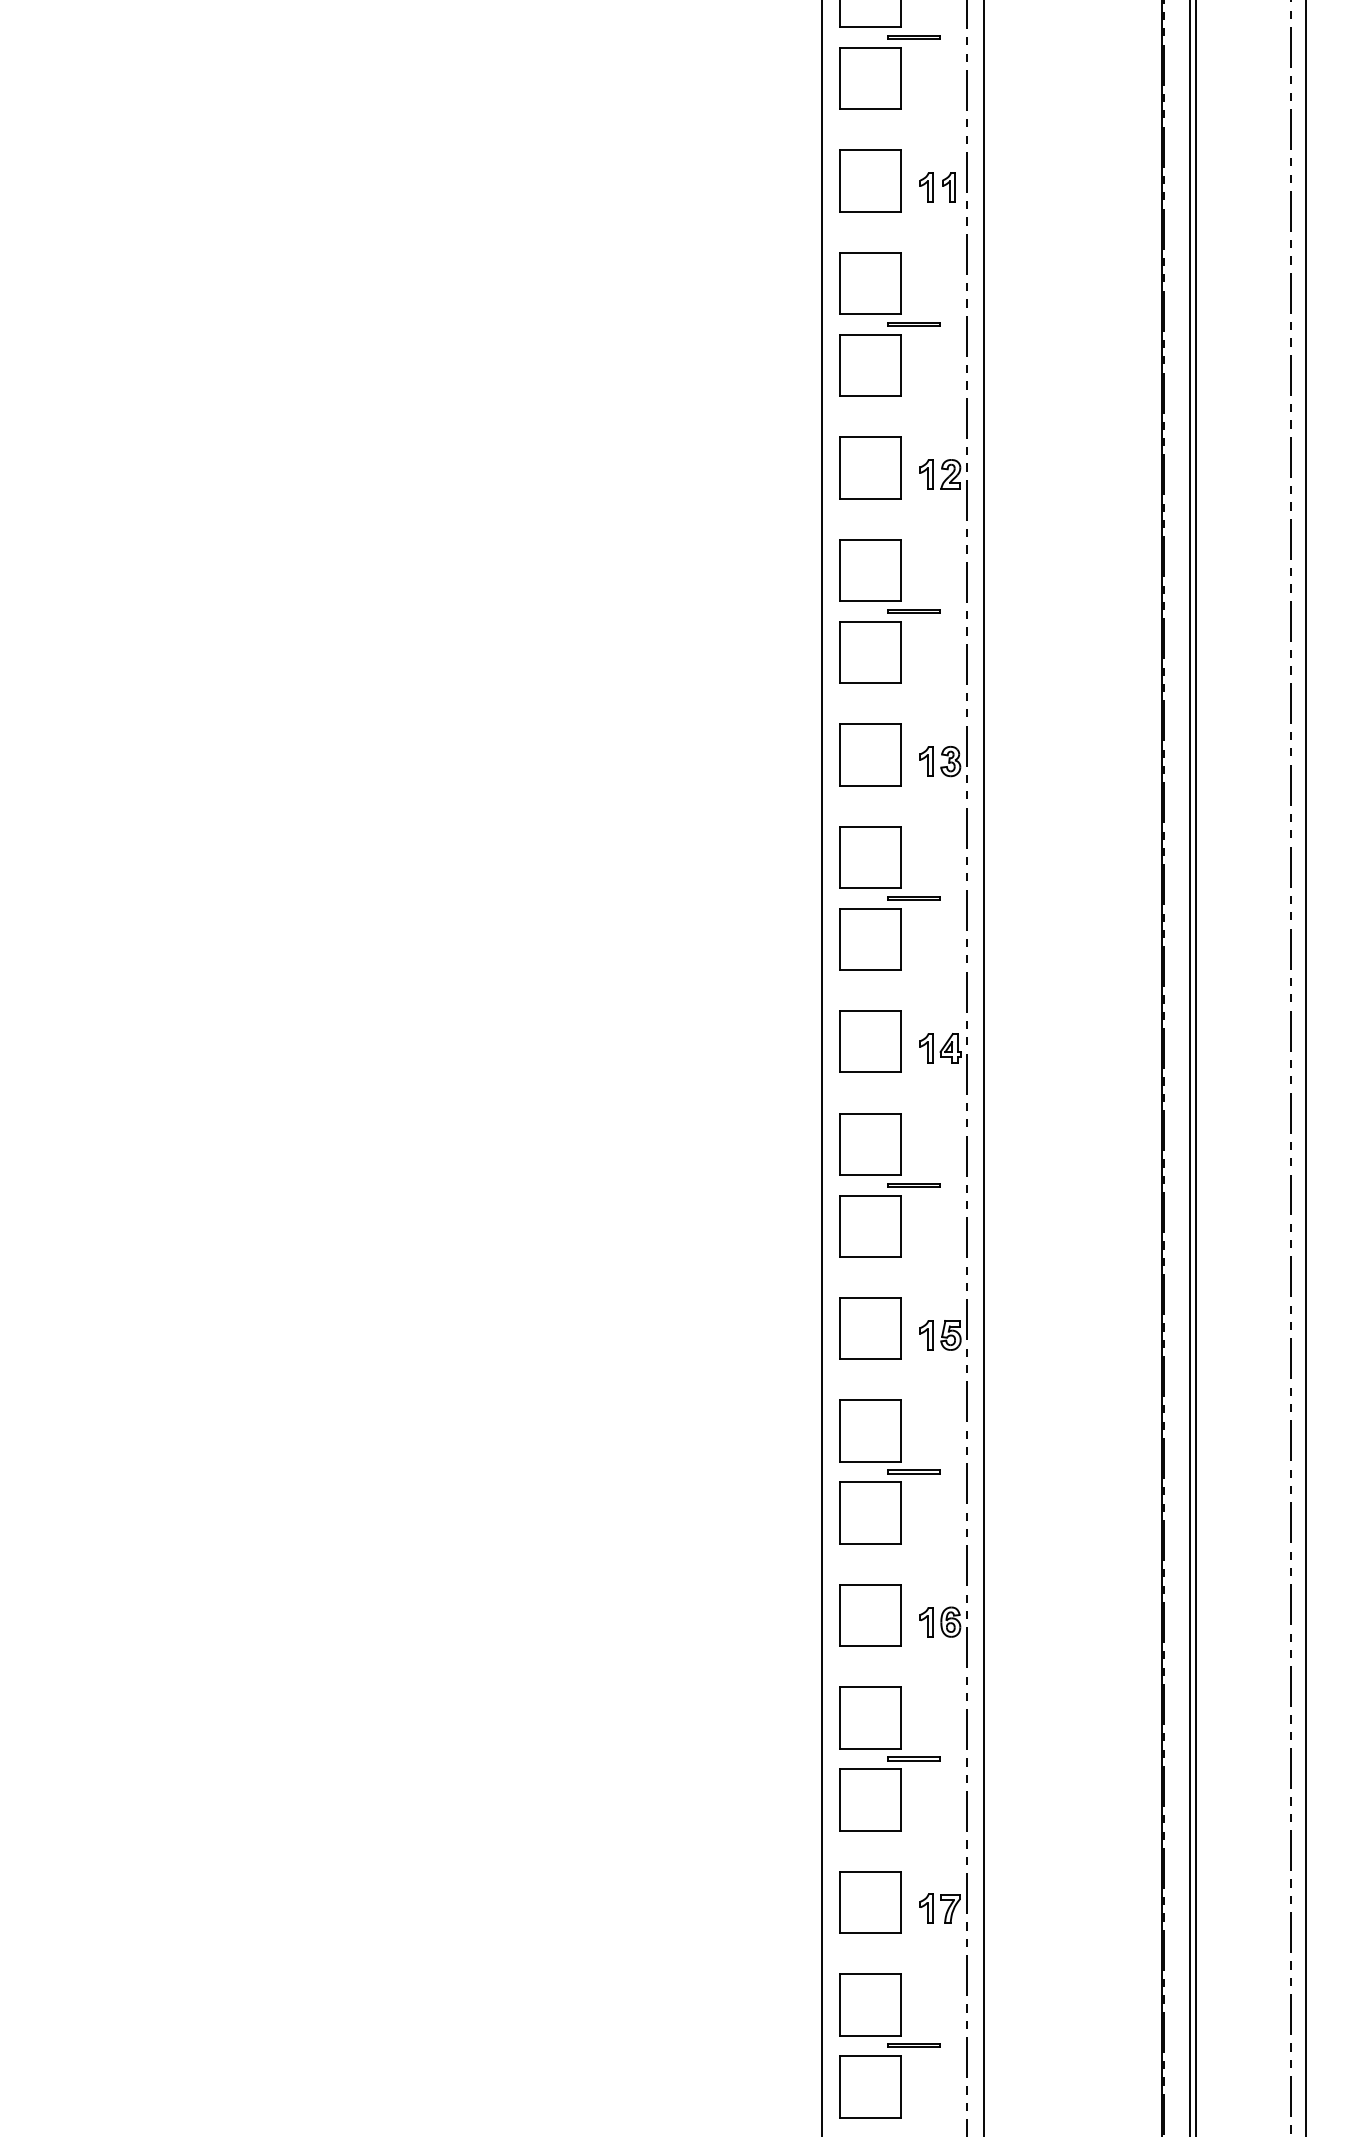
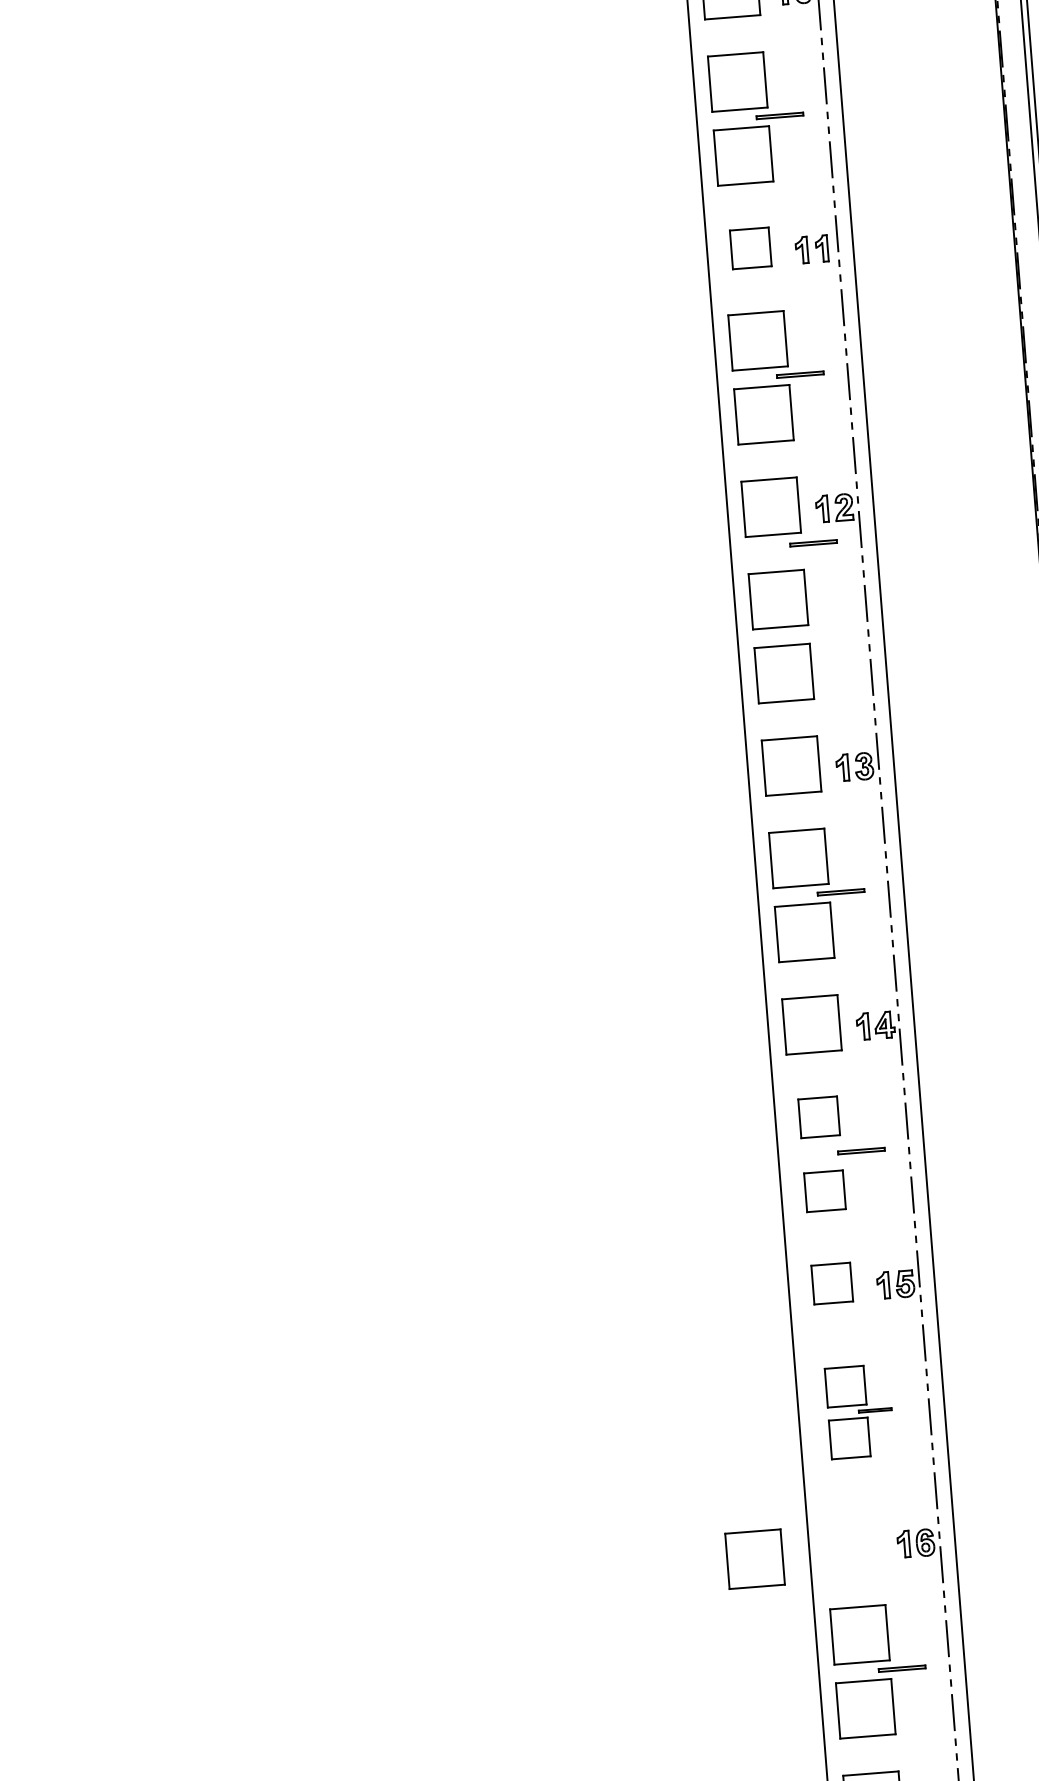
part: (870, 180) -> (750, 247), size x0.7
line: (913, 610) -> (812, 542), moved
part: (870, 1144) -> (819, 1117), size x0.7
part: (870, 1226) -> (824, 1191), size x0.7
part: (870, 1328) -> (832, 1283), size x0.7
part: (889, 1471) -> (859, 1411), size x0.7
part: (870, 1615) -> (754, 1559), moved

